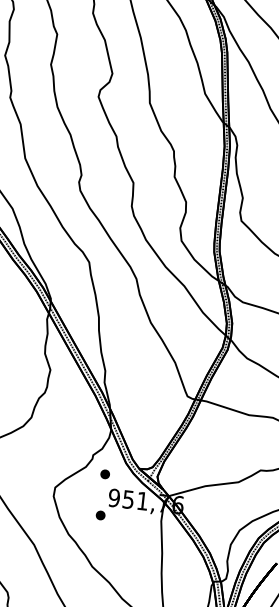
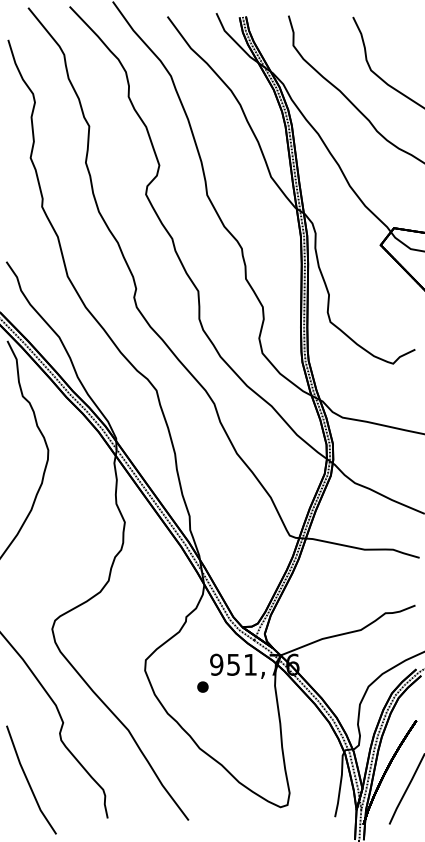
part: (104, 473) -> (202, 637), removed

